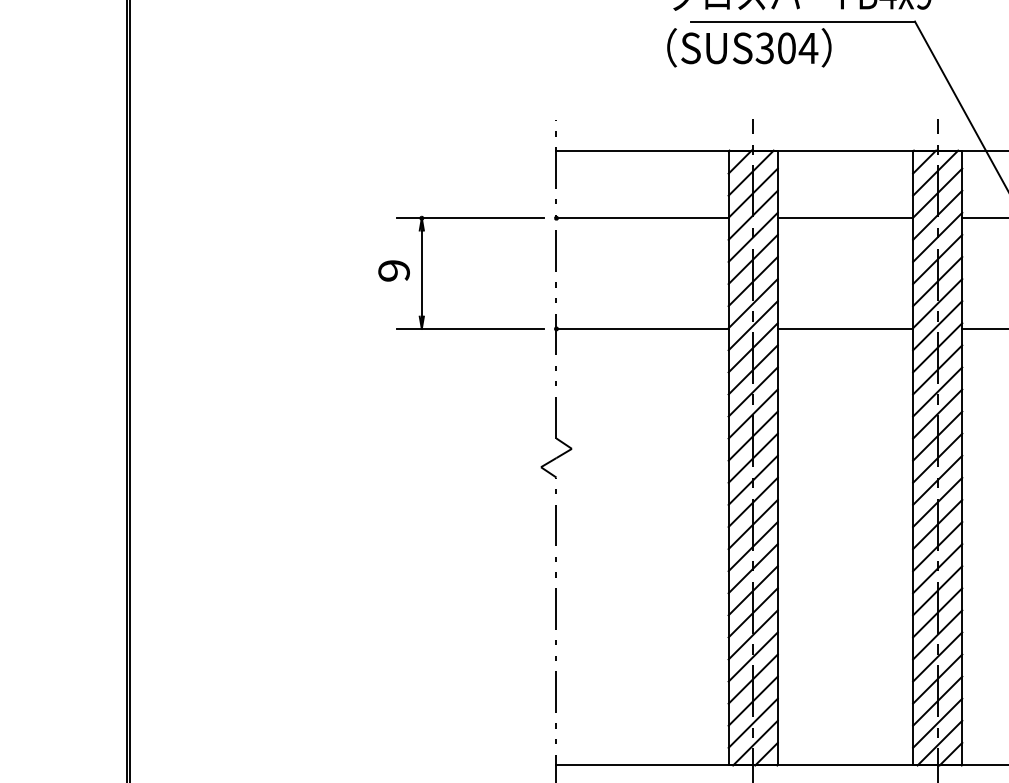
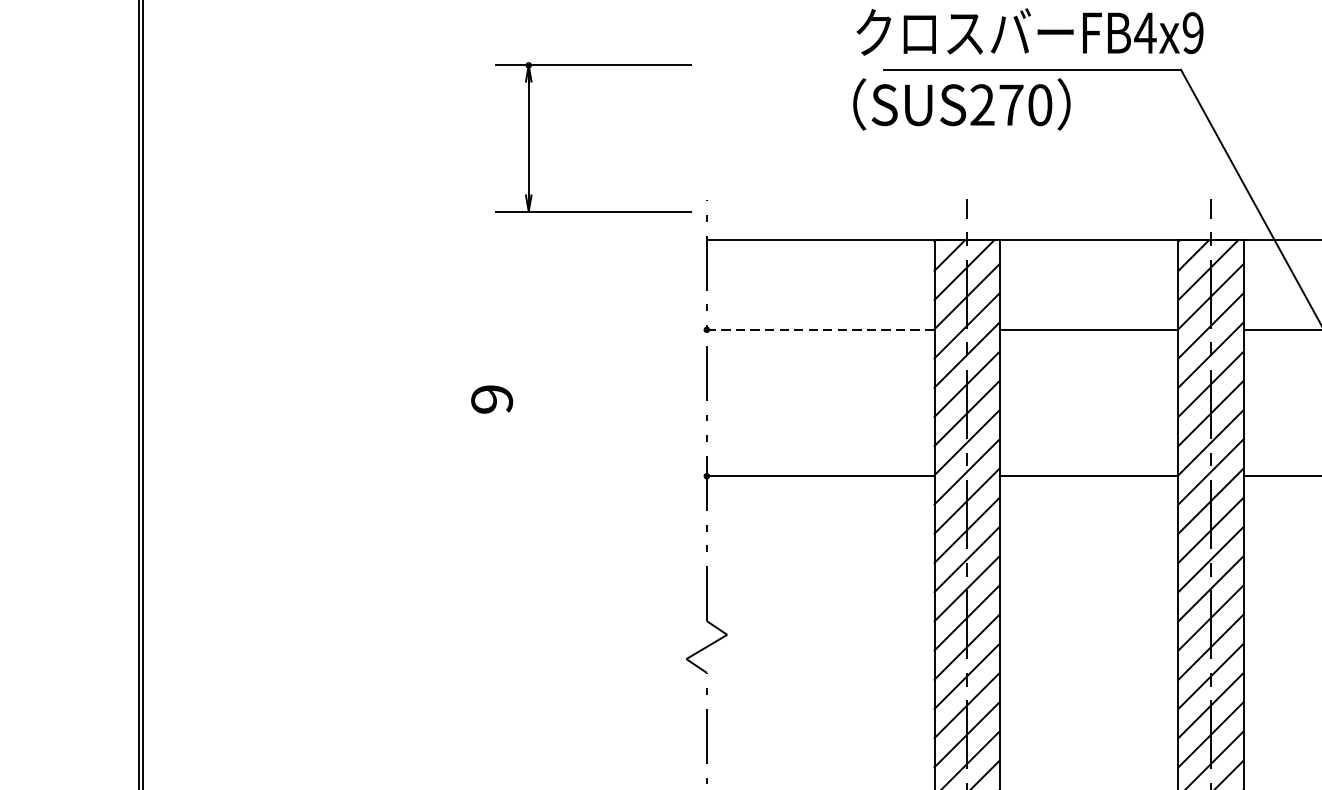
text: (786, 48) -> (1011, 105), SUS304 -> SUS270
line: (643, 218) -> (821, 330), solid -> dashed
part: (422, 272) -> (529, 137), moved

